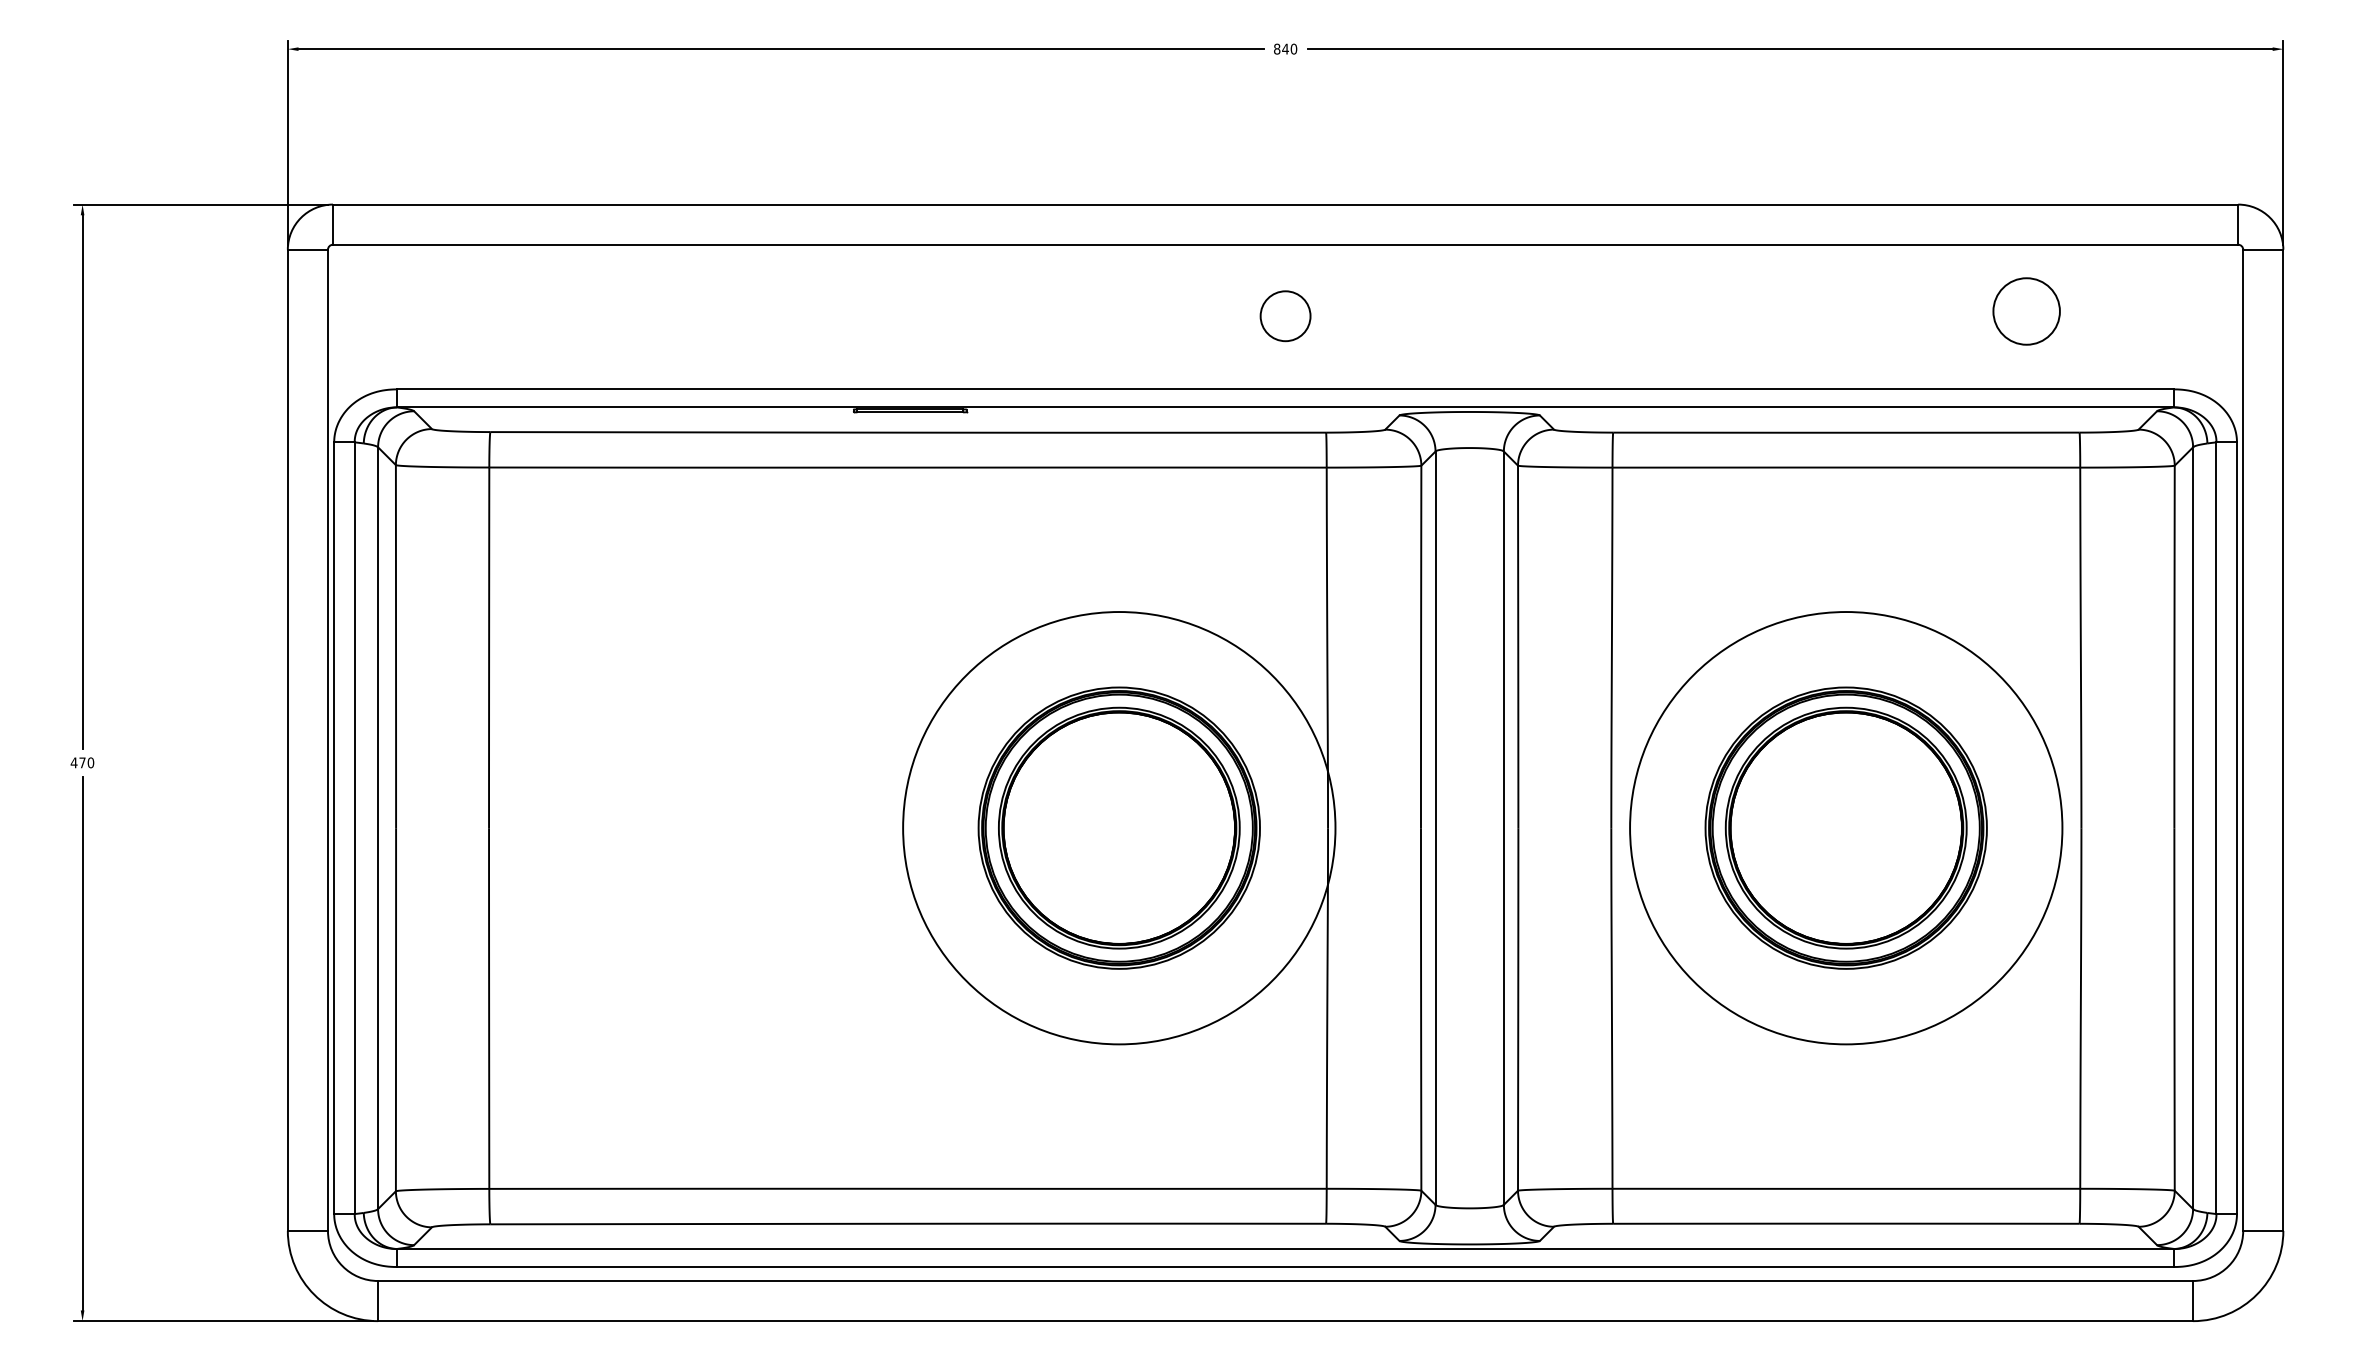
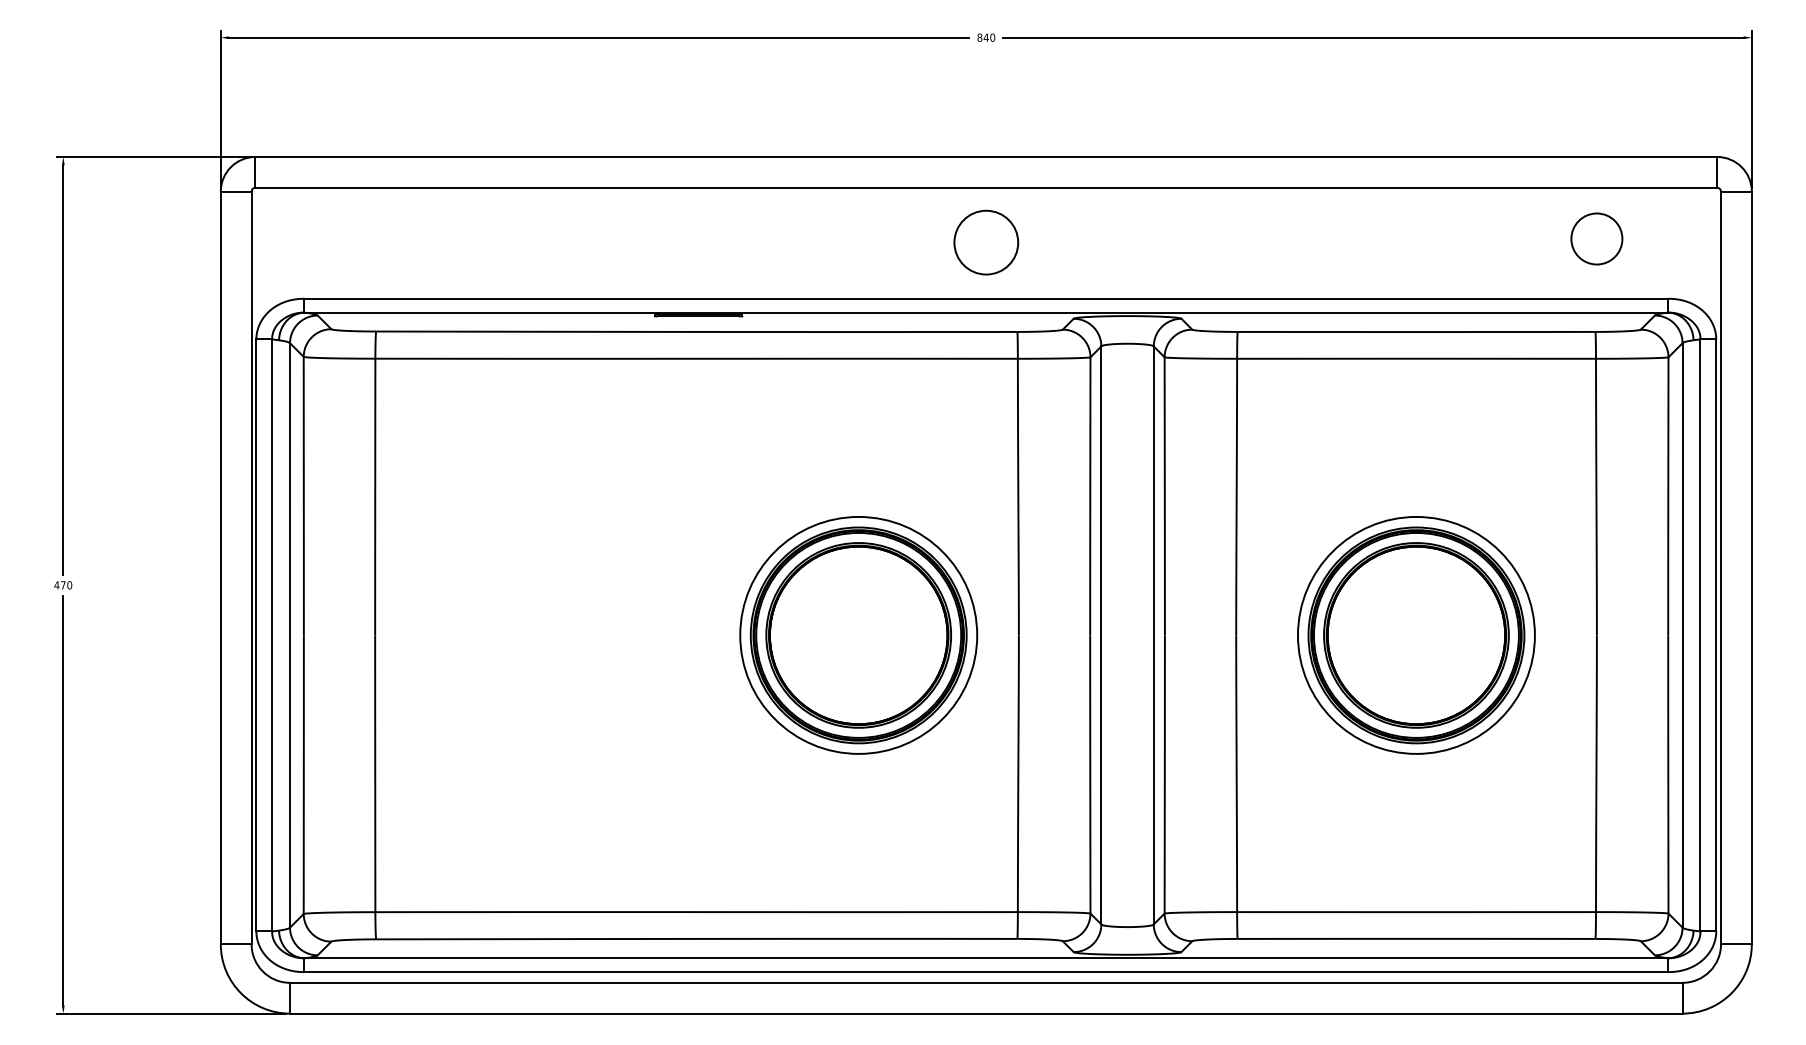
circle: (2026, 310) -> (1596, 238), moved
circle: (1285, 316) -> (986, 242), size x1.67
circle: (1118, 826) -> (858, 634), size x0.71
circle: (1844, 826) -> (1415, 634), size x0.71

